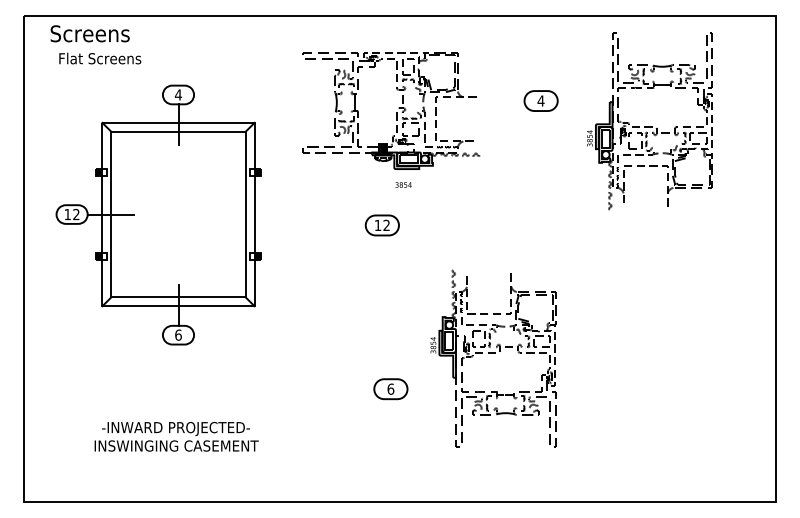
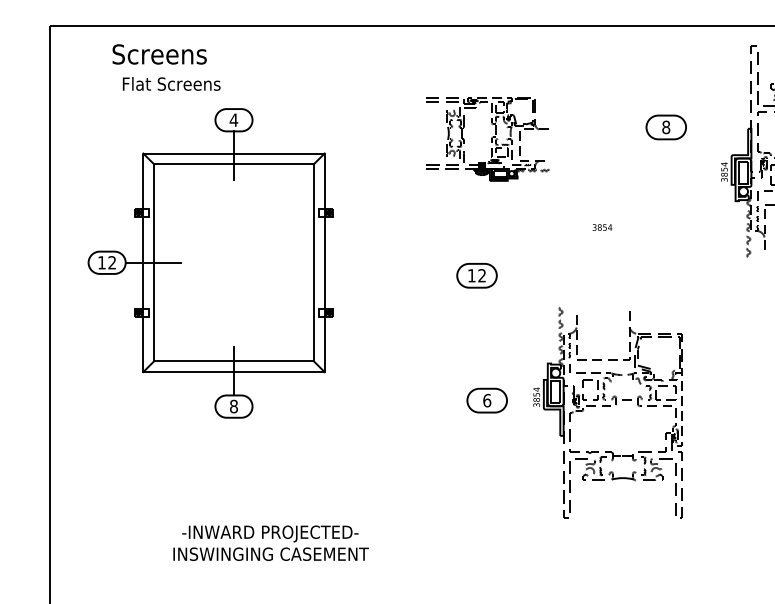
text: (95, 44) -> (166, 67), moved
text: (540, 100) -> (665, 126), 4 -> 8
part: (391, 110) -> (487, 138), size x0.6
text: (403, 184) -> (602, 226), moved
text: (178, 334) -> (233, 405), 6 -> 8
part: (493, 358) -> (608, 412), moved
part: (390, 389) -> (486, 401), moved
text: (176, 436) -> (270, 542), moved

